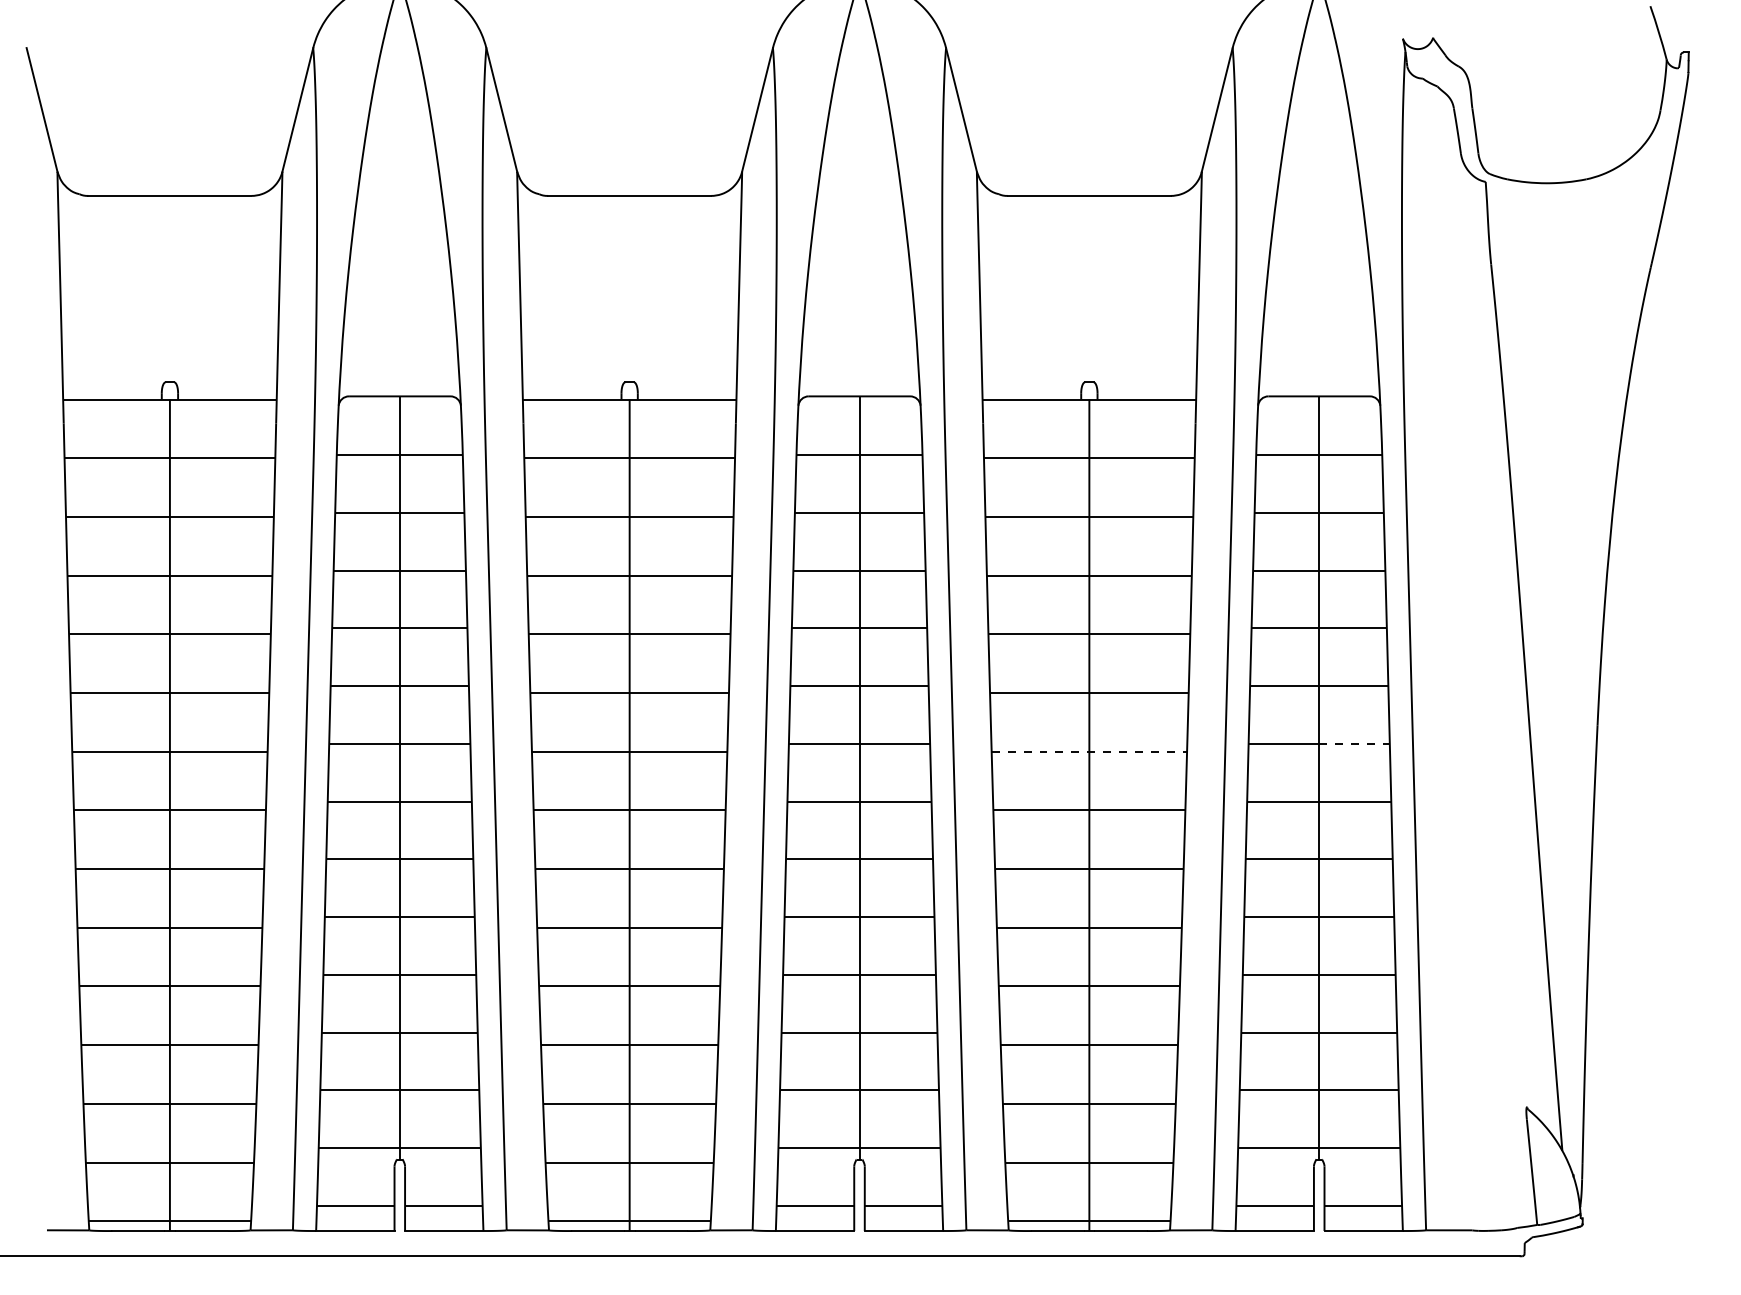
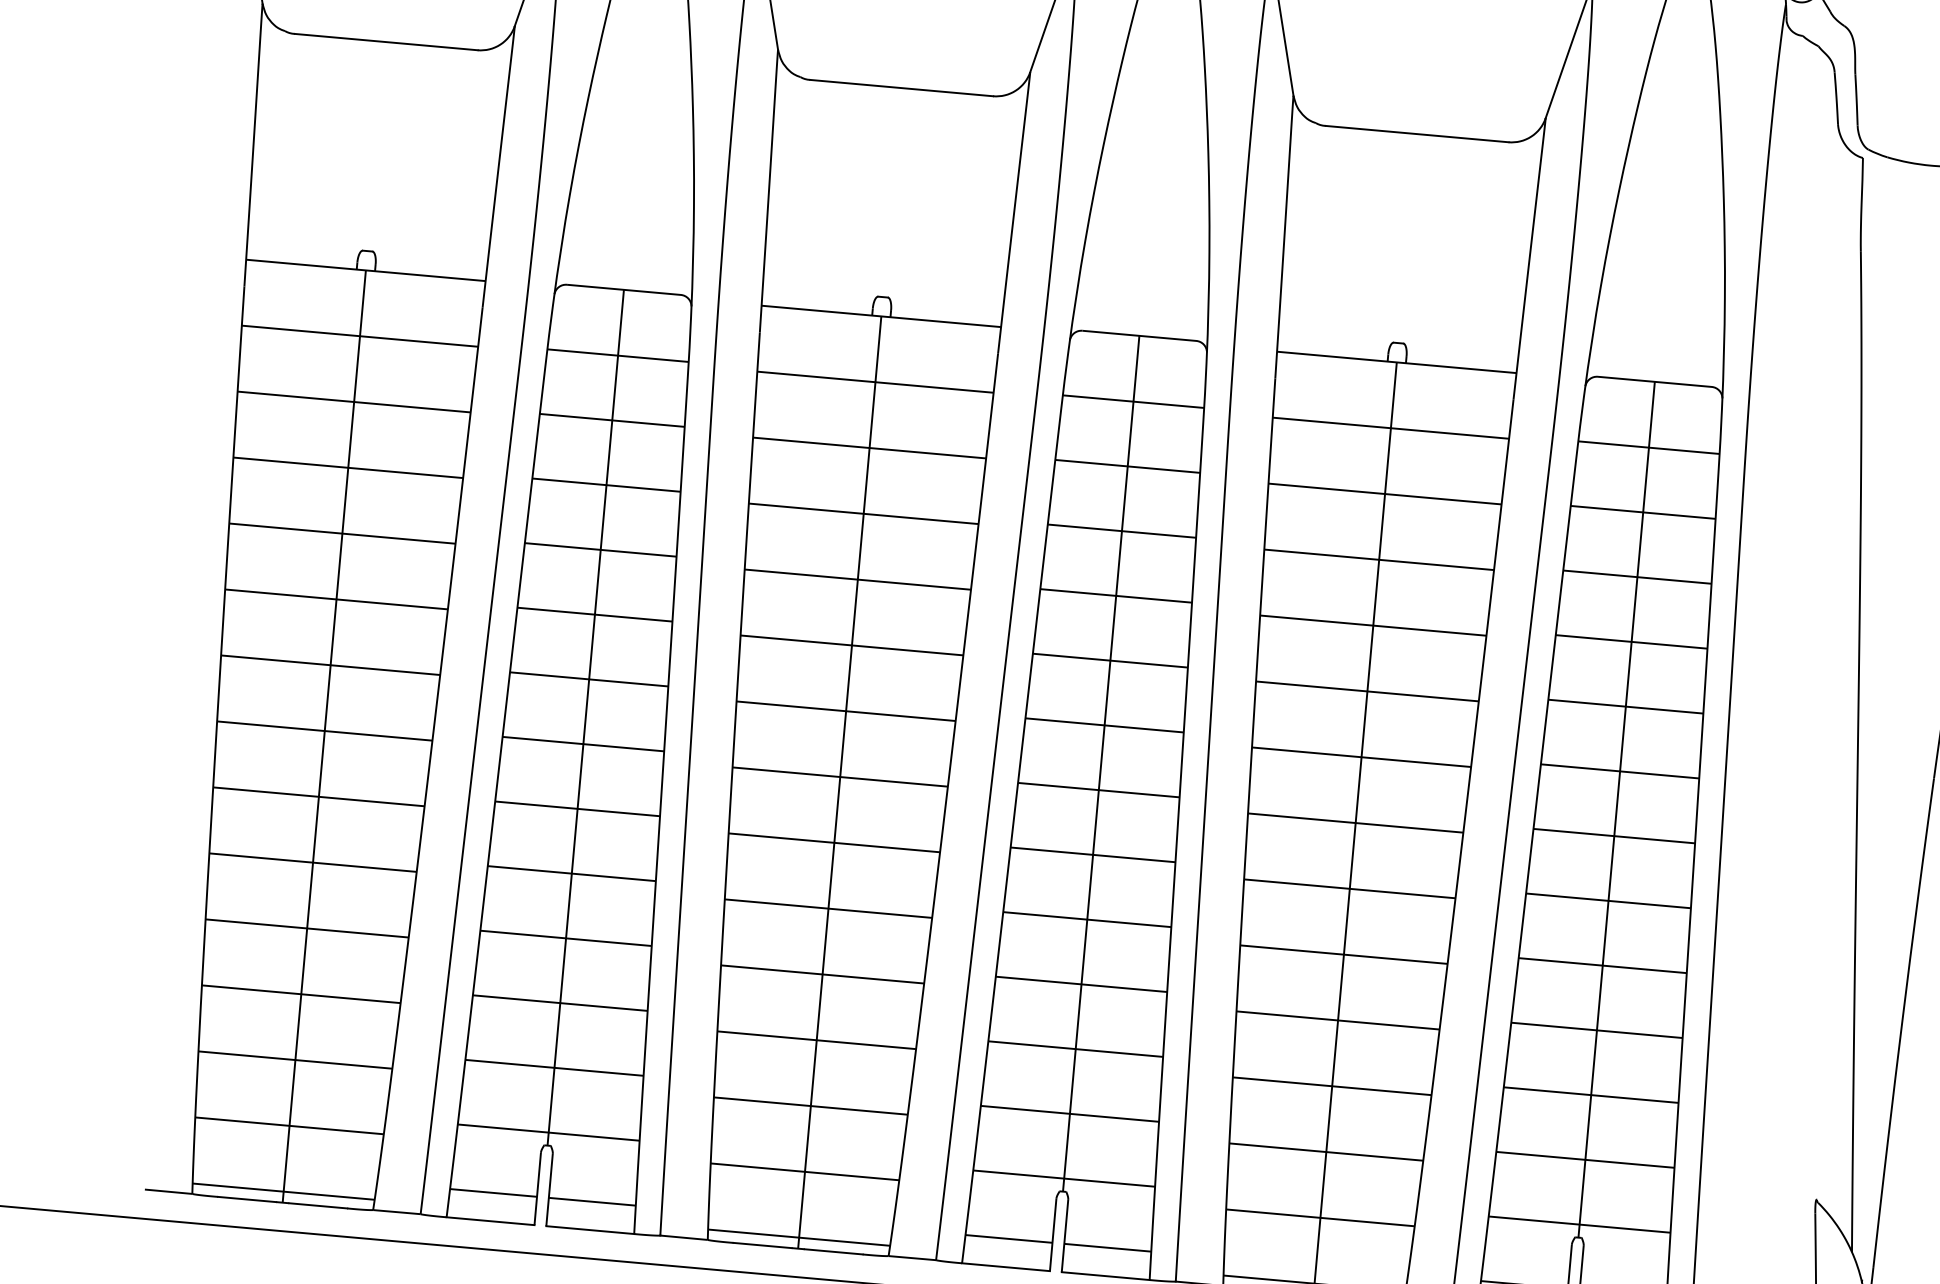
line: (1355, 743) -> (1660, 774), dashed -> solid
line: (1089, 751) -> (1361, 757), dashed -> solid

